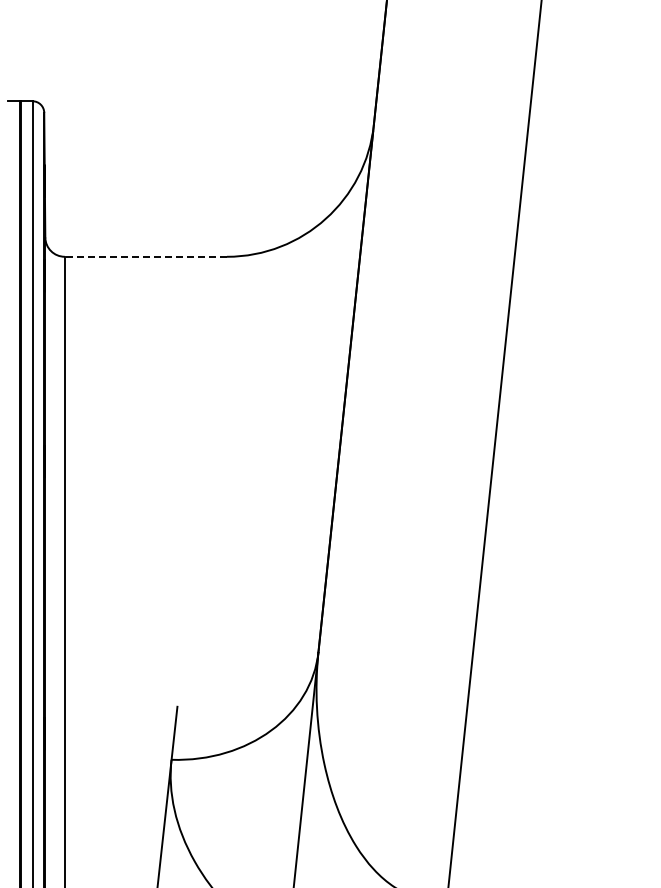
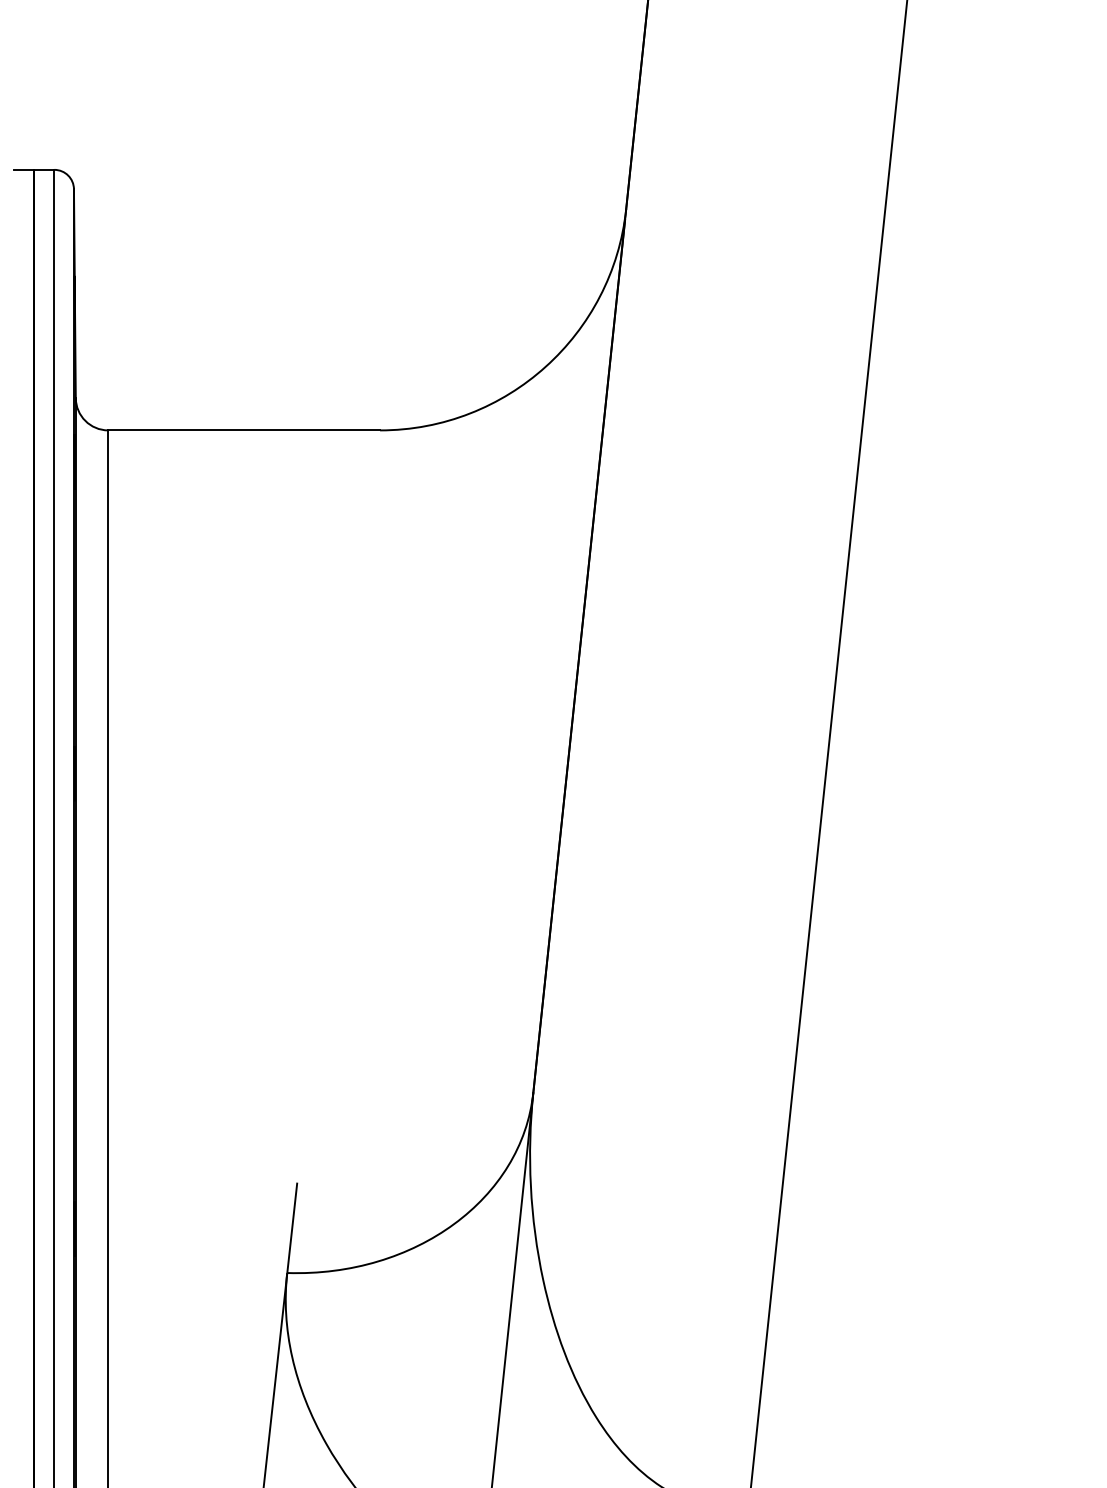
line: (145, 256) -> (243, 429), dashed -> solid

